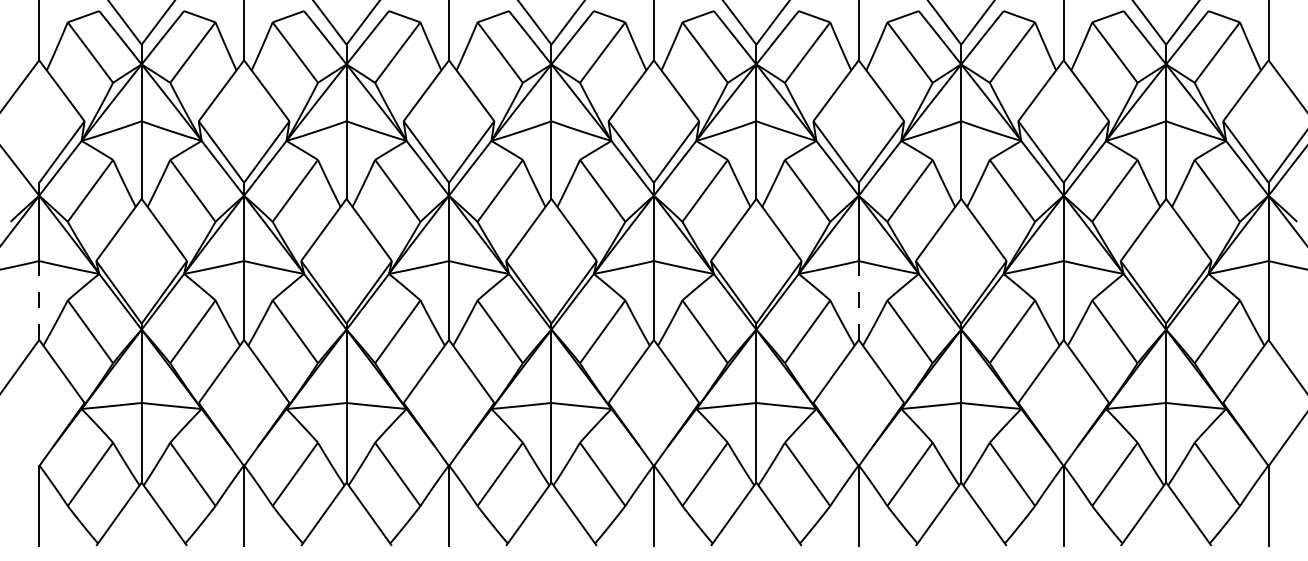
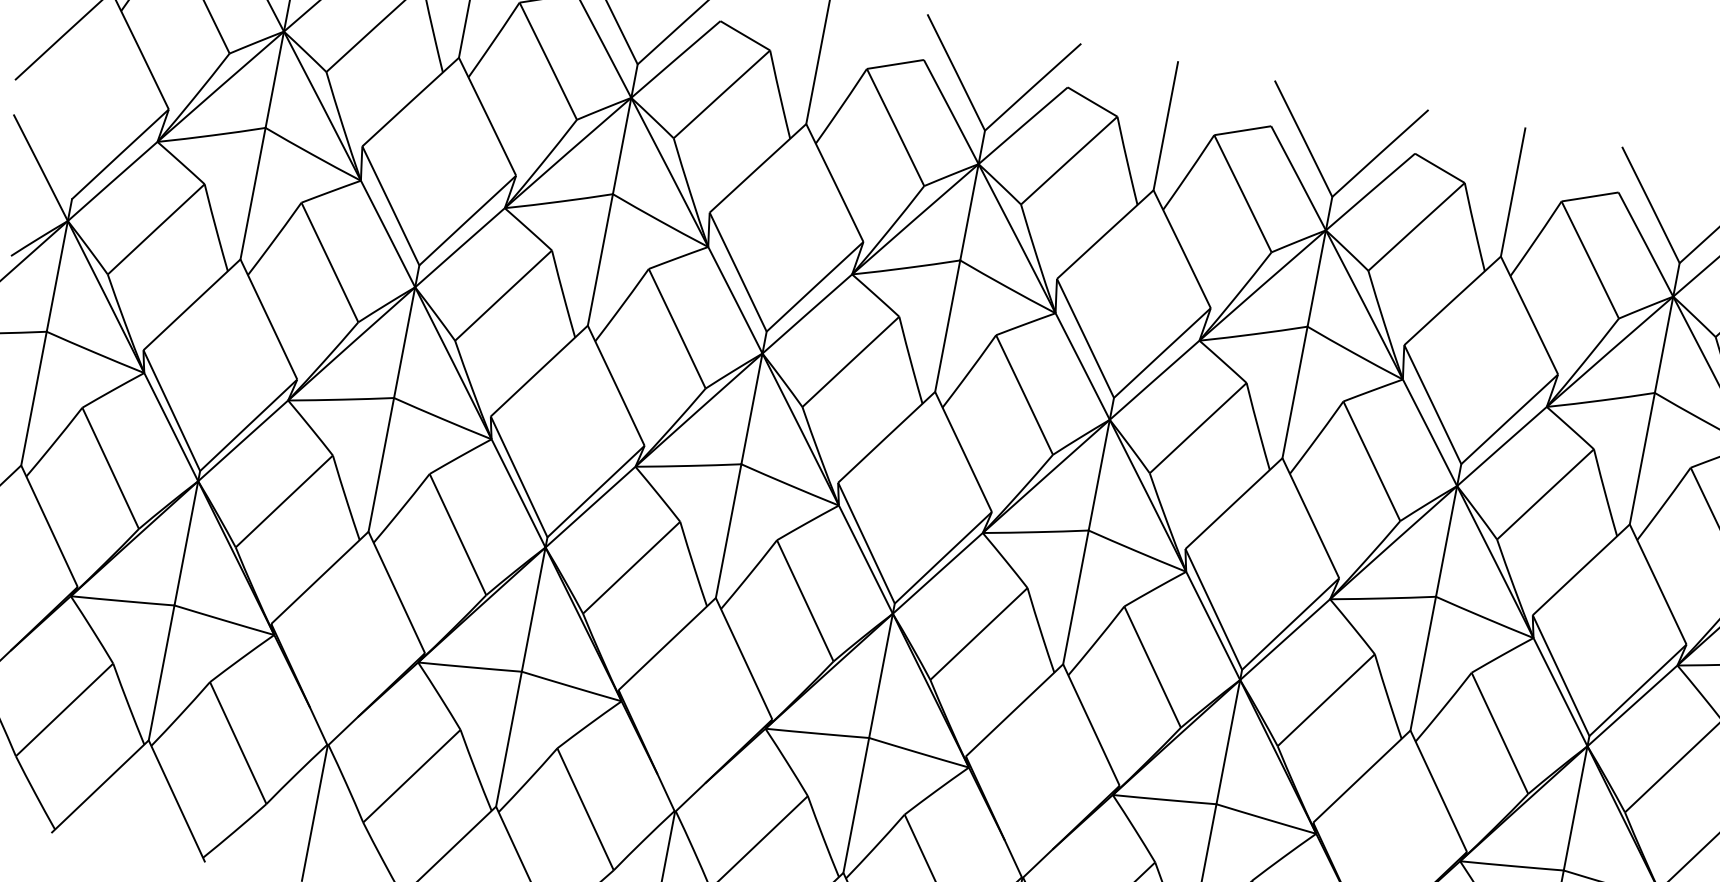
line: (39, 300) -> (34, 398), dashed -> solid
line: (858, 300) -> (1422, 663), dashed -> solid

